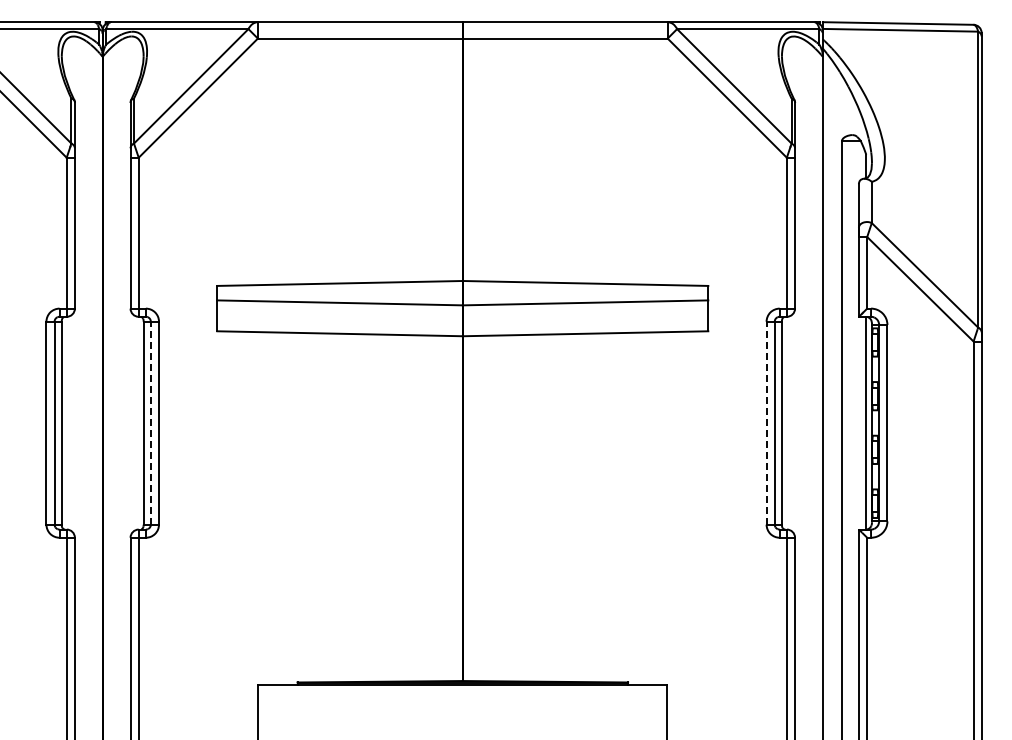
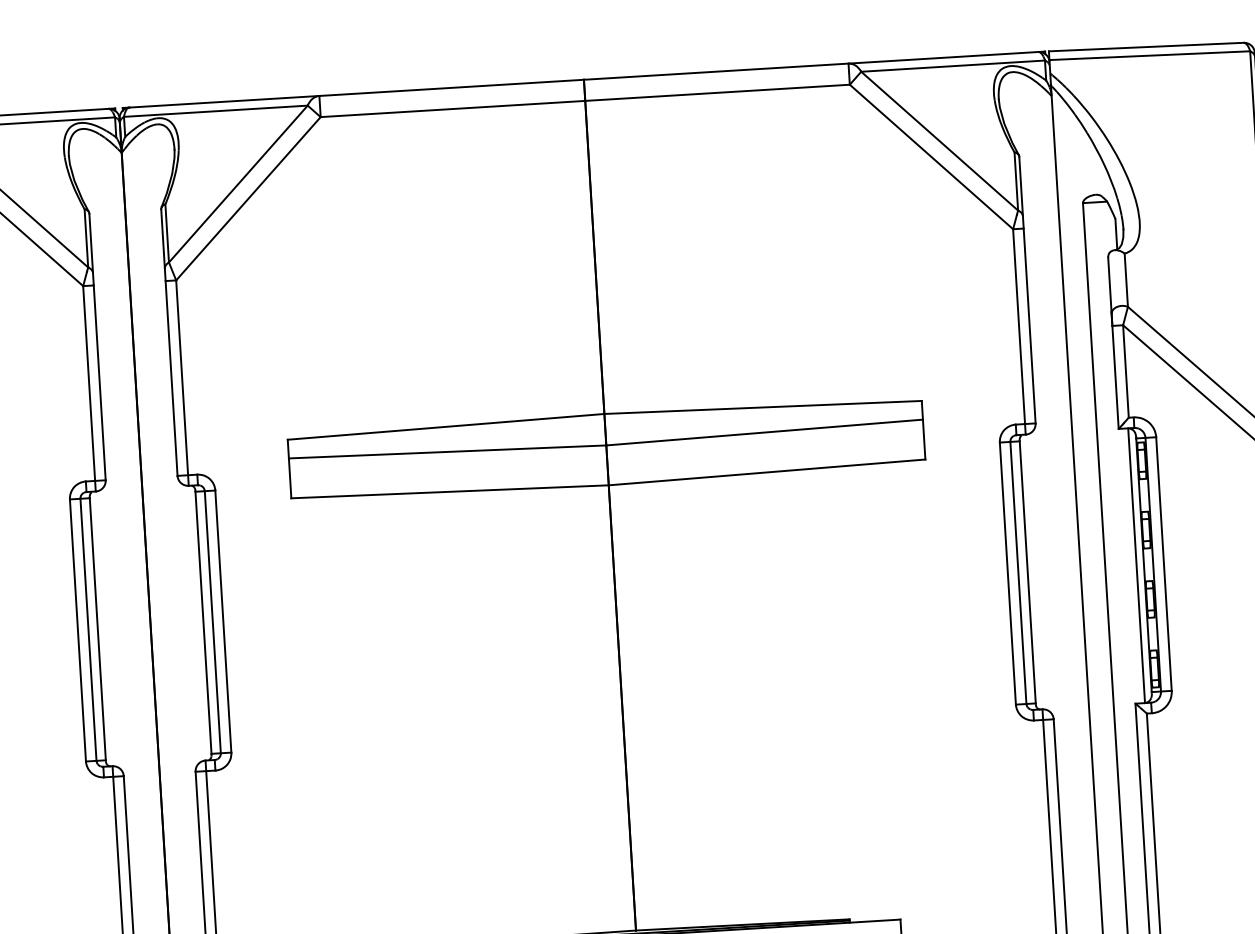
line: (150, 422) -> (212, 621), dashed -> solid
line: (766, 422) -> (1007, 572), dashed -> solid

